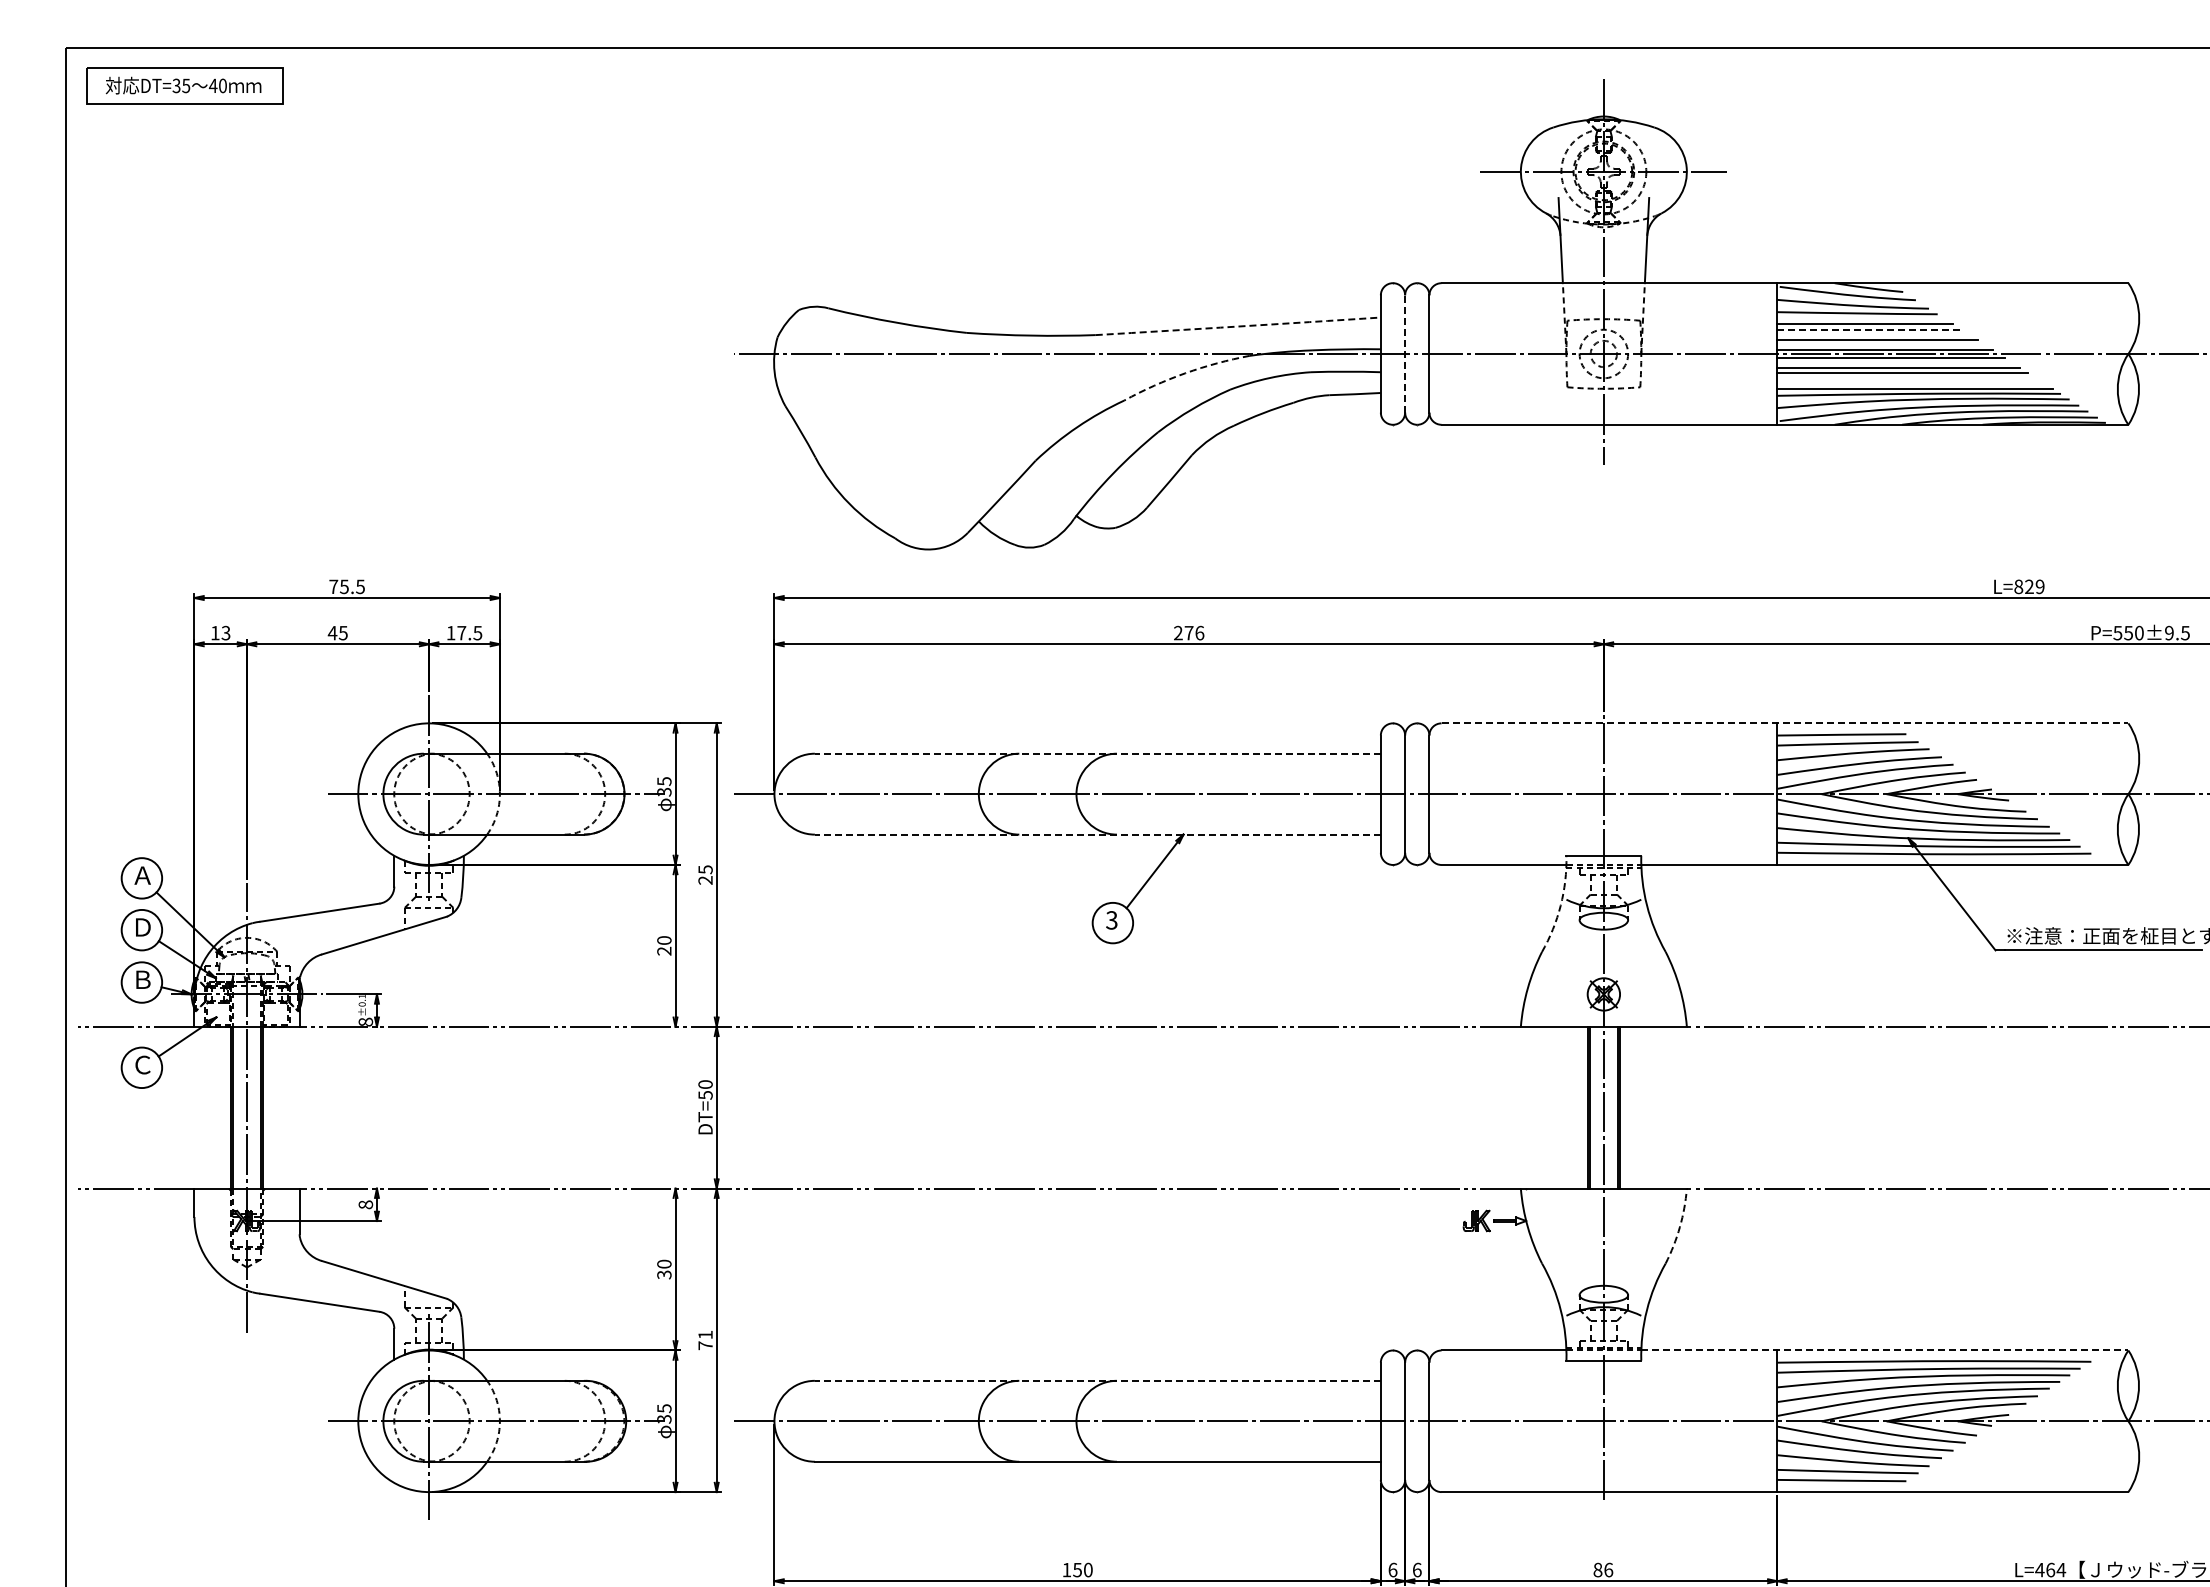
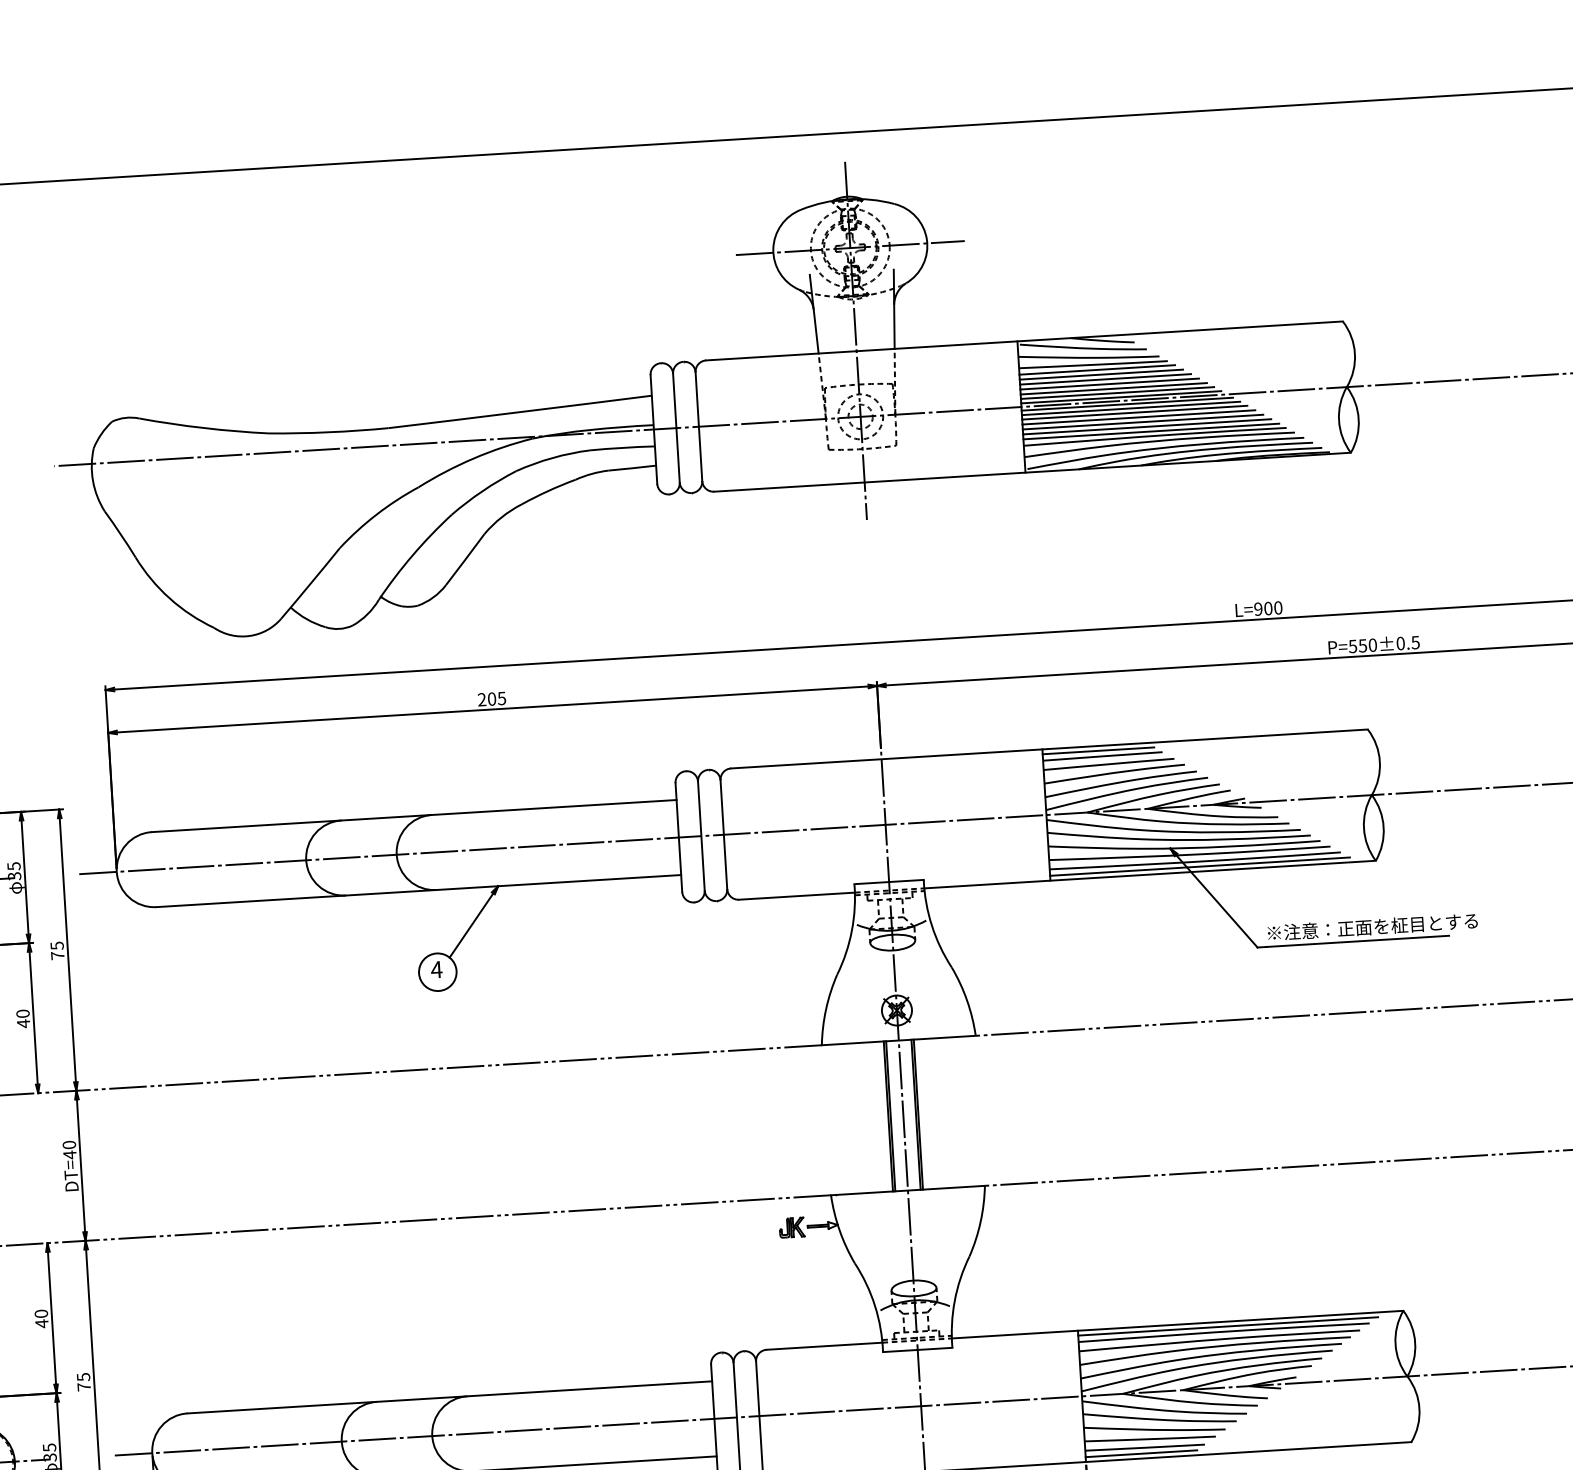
line: (1861, 319) -> (1097, 370), added
arc: (1238, 326) -> (520, 412), dashed -> solid
line: (1870, 329) -> (1106, 379), dashed -> solid
line: (1873, 335) -> (1109, 384), added
line: (1881, 345) -> (1117, 393), added
line: (1405, 354) -> (676, 428), dashed -> solid
line: (1894, 362) -> (1130, 408), added
arc: (1185, 373) -> (473, 458), dashed -> solid
line: (1906, 378) -> (1142, 422), added
line: (1910, 383) -> (1146, 426), added
text: (2029, 586) -> (1268, 608), L=829 -> L=900
text: (1194, 632) -> (496, 698), 276 -> 205
text: (2169, 633) -> (1400, 643), P=550±9.5 -> P=550±0.5
line: (1785, 723) -> (1049, 749), dashed -> solid
line: (1837, 728) -> (1098, 750), added
line: (1097, 753) -> (413, 815), dashed -> solid
line: (1097, 834) -> (418, 890), dashed -> solid
line: (1938, 859) -> (1199, 866), added
text: (705, 880) -> (57, 955), 25 -> 75
arc: (1560, 905) -> (851, 930), dashed -> solid
text: (1111, 920) -> (436, 969), 3 -> 4
text: (664, 951) -> (23, 1023), 20 -> 40
text: (705, 1095) -> (69, 1155), DT=50 -> DT=40
arc: (1679, 1227) -> (980, 1222), dashed -> solid
text: (664, 1274) -> (42, 1323), 30 -> 40
text: (705, 1334) -> (83, 1376), 71 -> 75
line: (1884, 1350) -> (1177, 1324), dashed -> solid
line: (1938, 1355) -> (1227, 1326), added
line: (1097, 1380) -> (449, 1397), dashed -> solid
line: (1837, 1486) -> (1141, 1453), added

